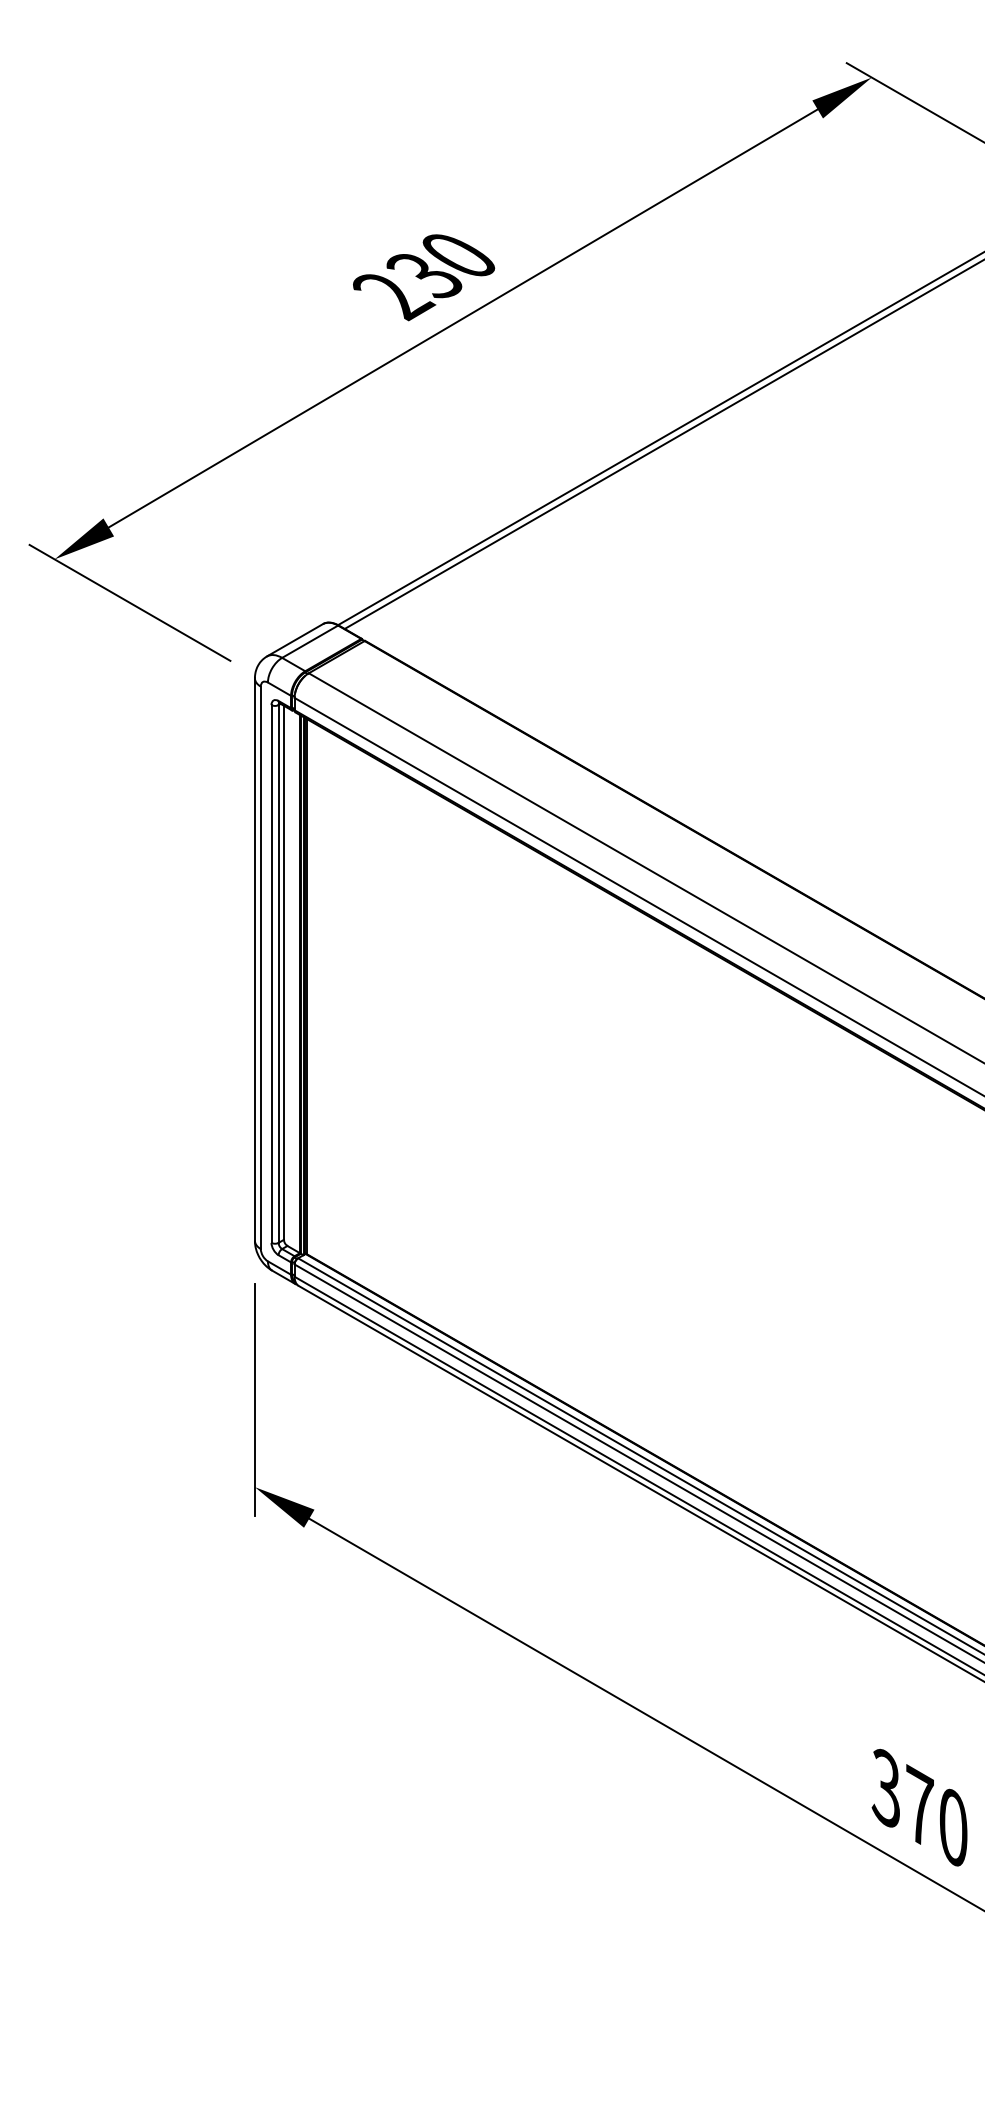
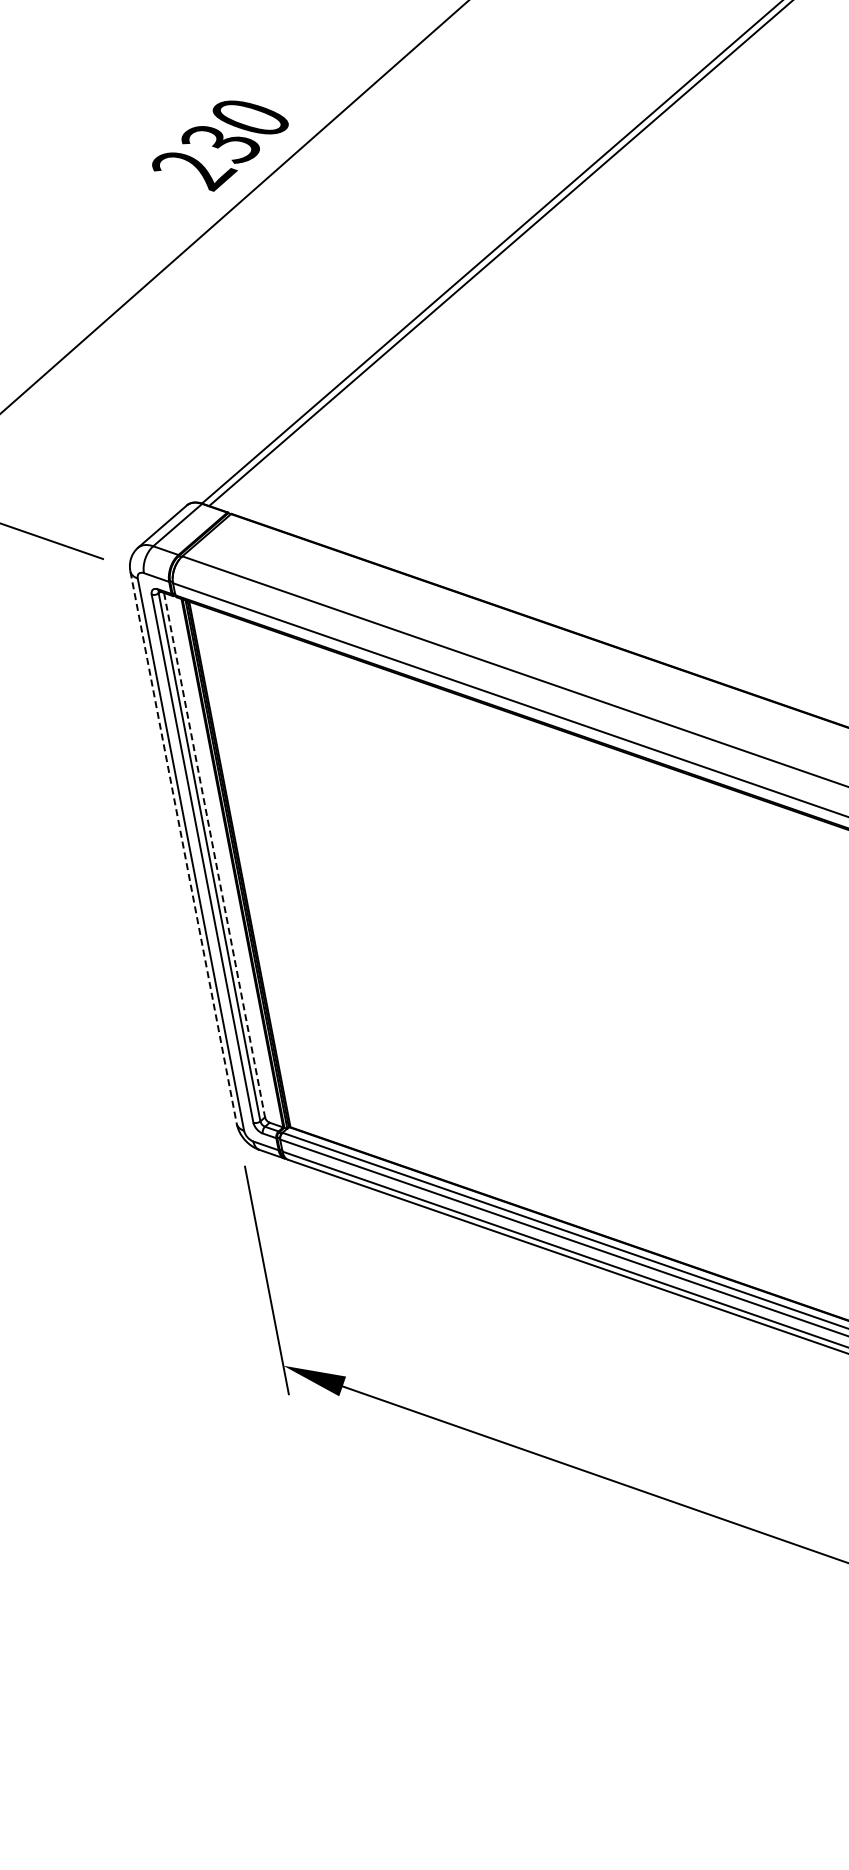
line: (254, 960) -> (183, 848), solid -> dashed
line: (283, 973) -> (214, 855), solid -> dashed

